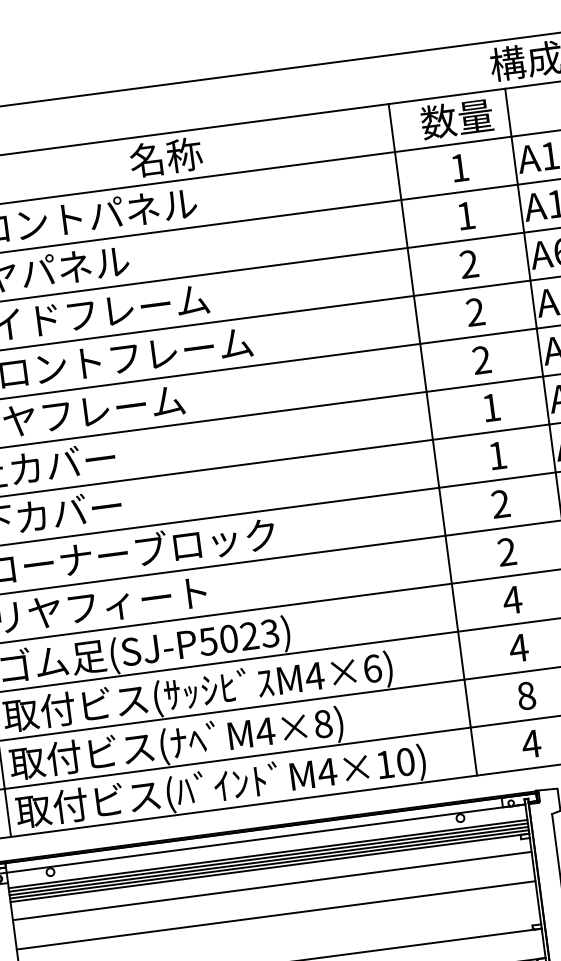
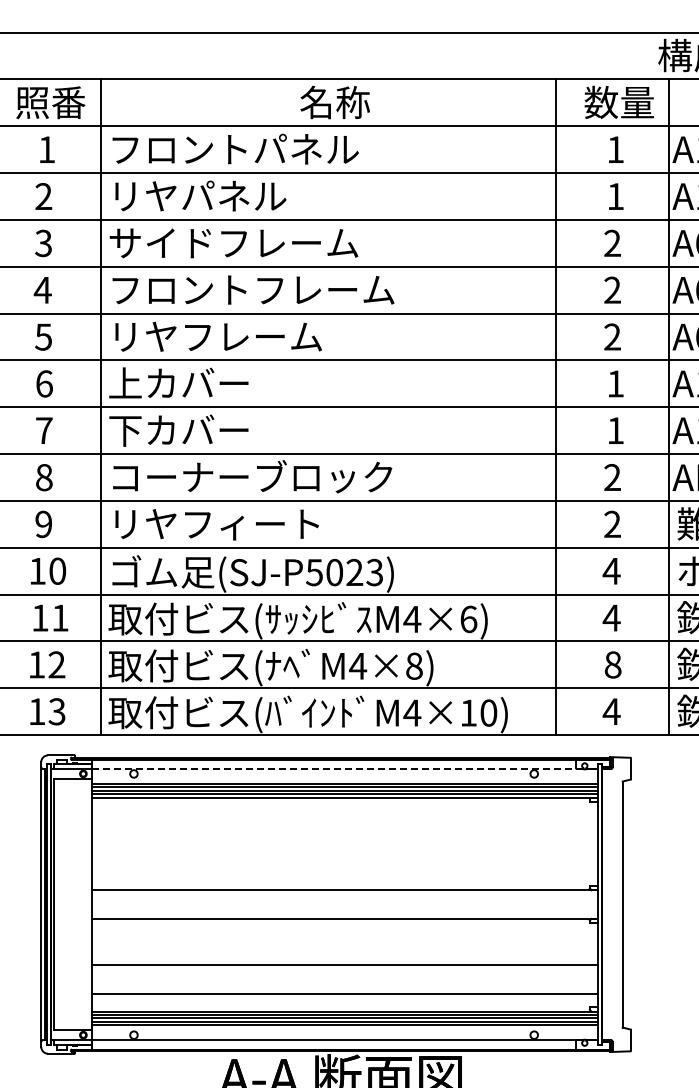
line: (258, 839) -> (337, 768), solid -> dashed
line: (271, 886) -> (344, 815), removed
line: (275, 915) -> (344, 843), removed

